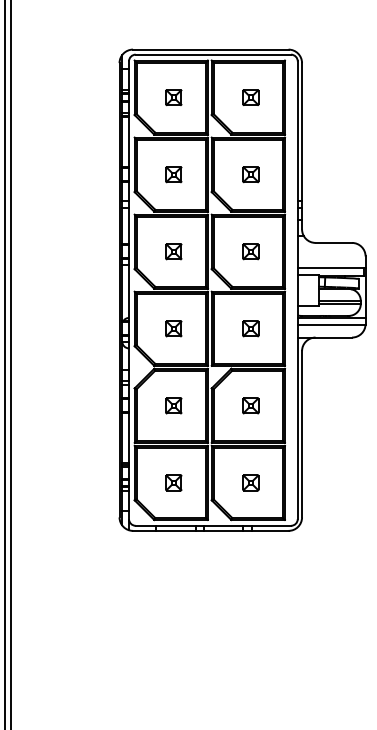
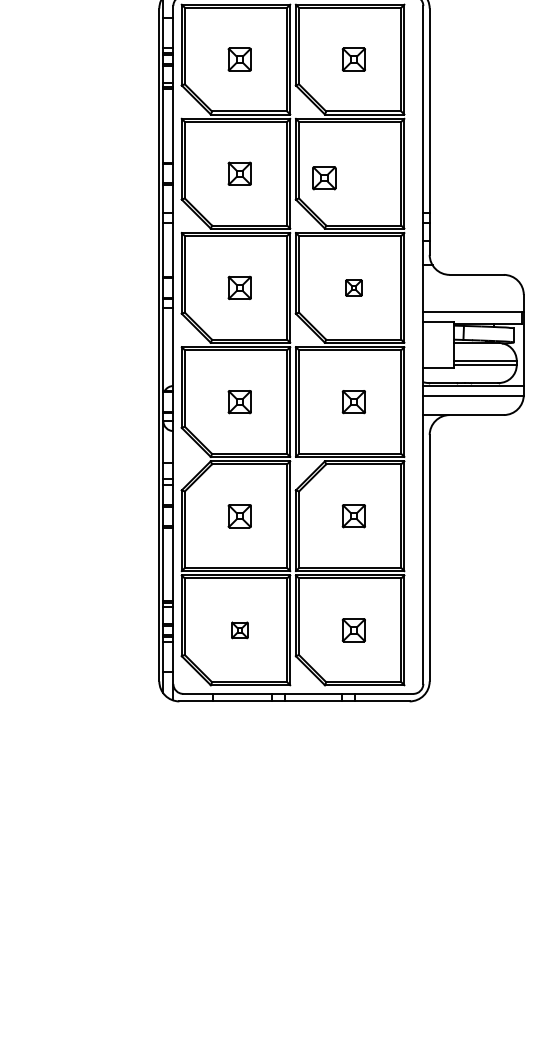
part: (250, 174) -> (323, 177), moved
part: (250, 251) -> (353, 287), size x0.7
part: (173, 482) -> (239, 629), size x0.7

